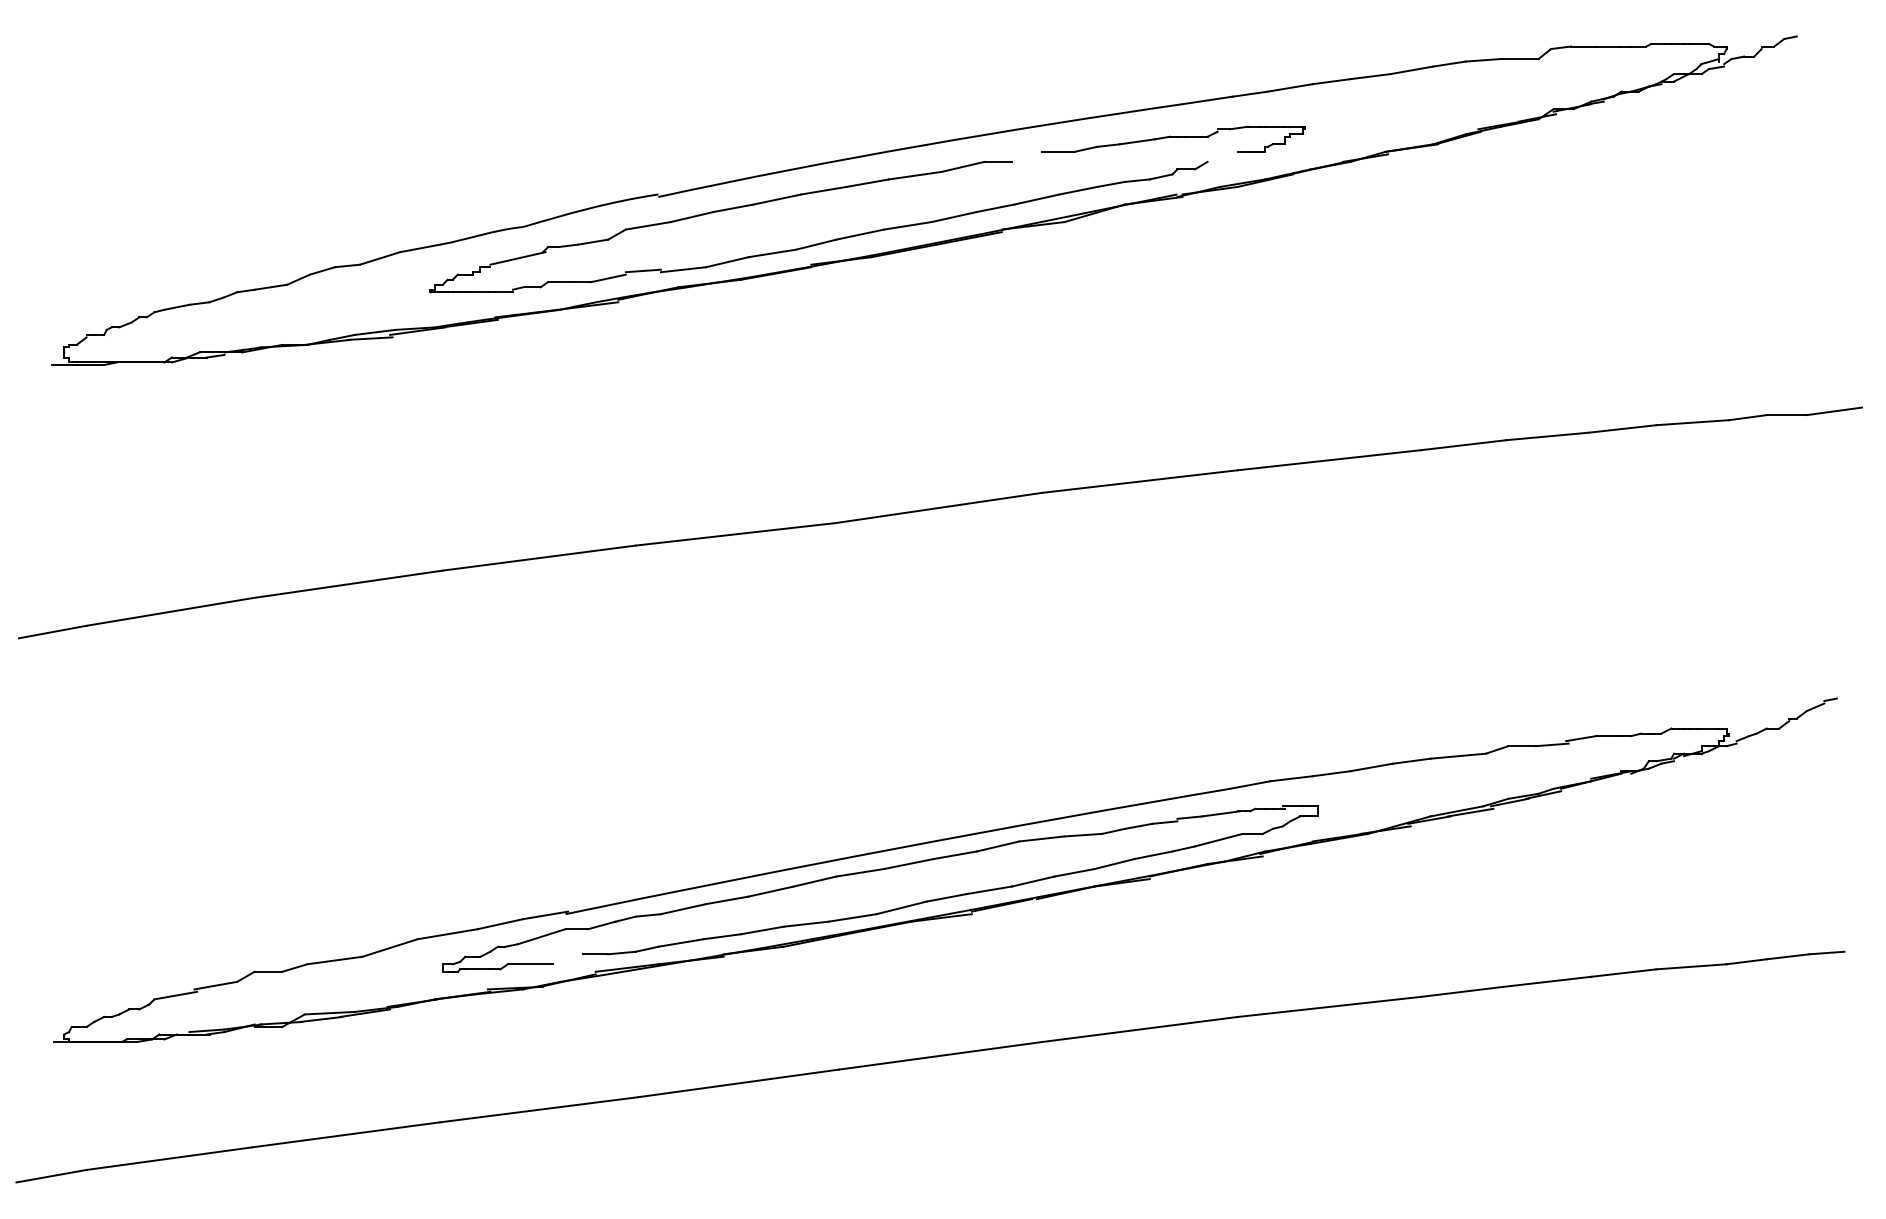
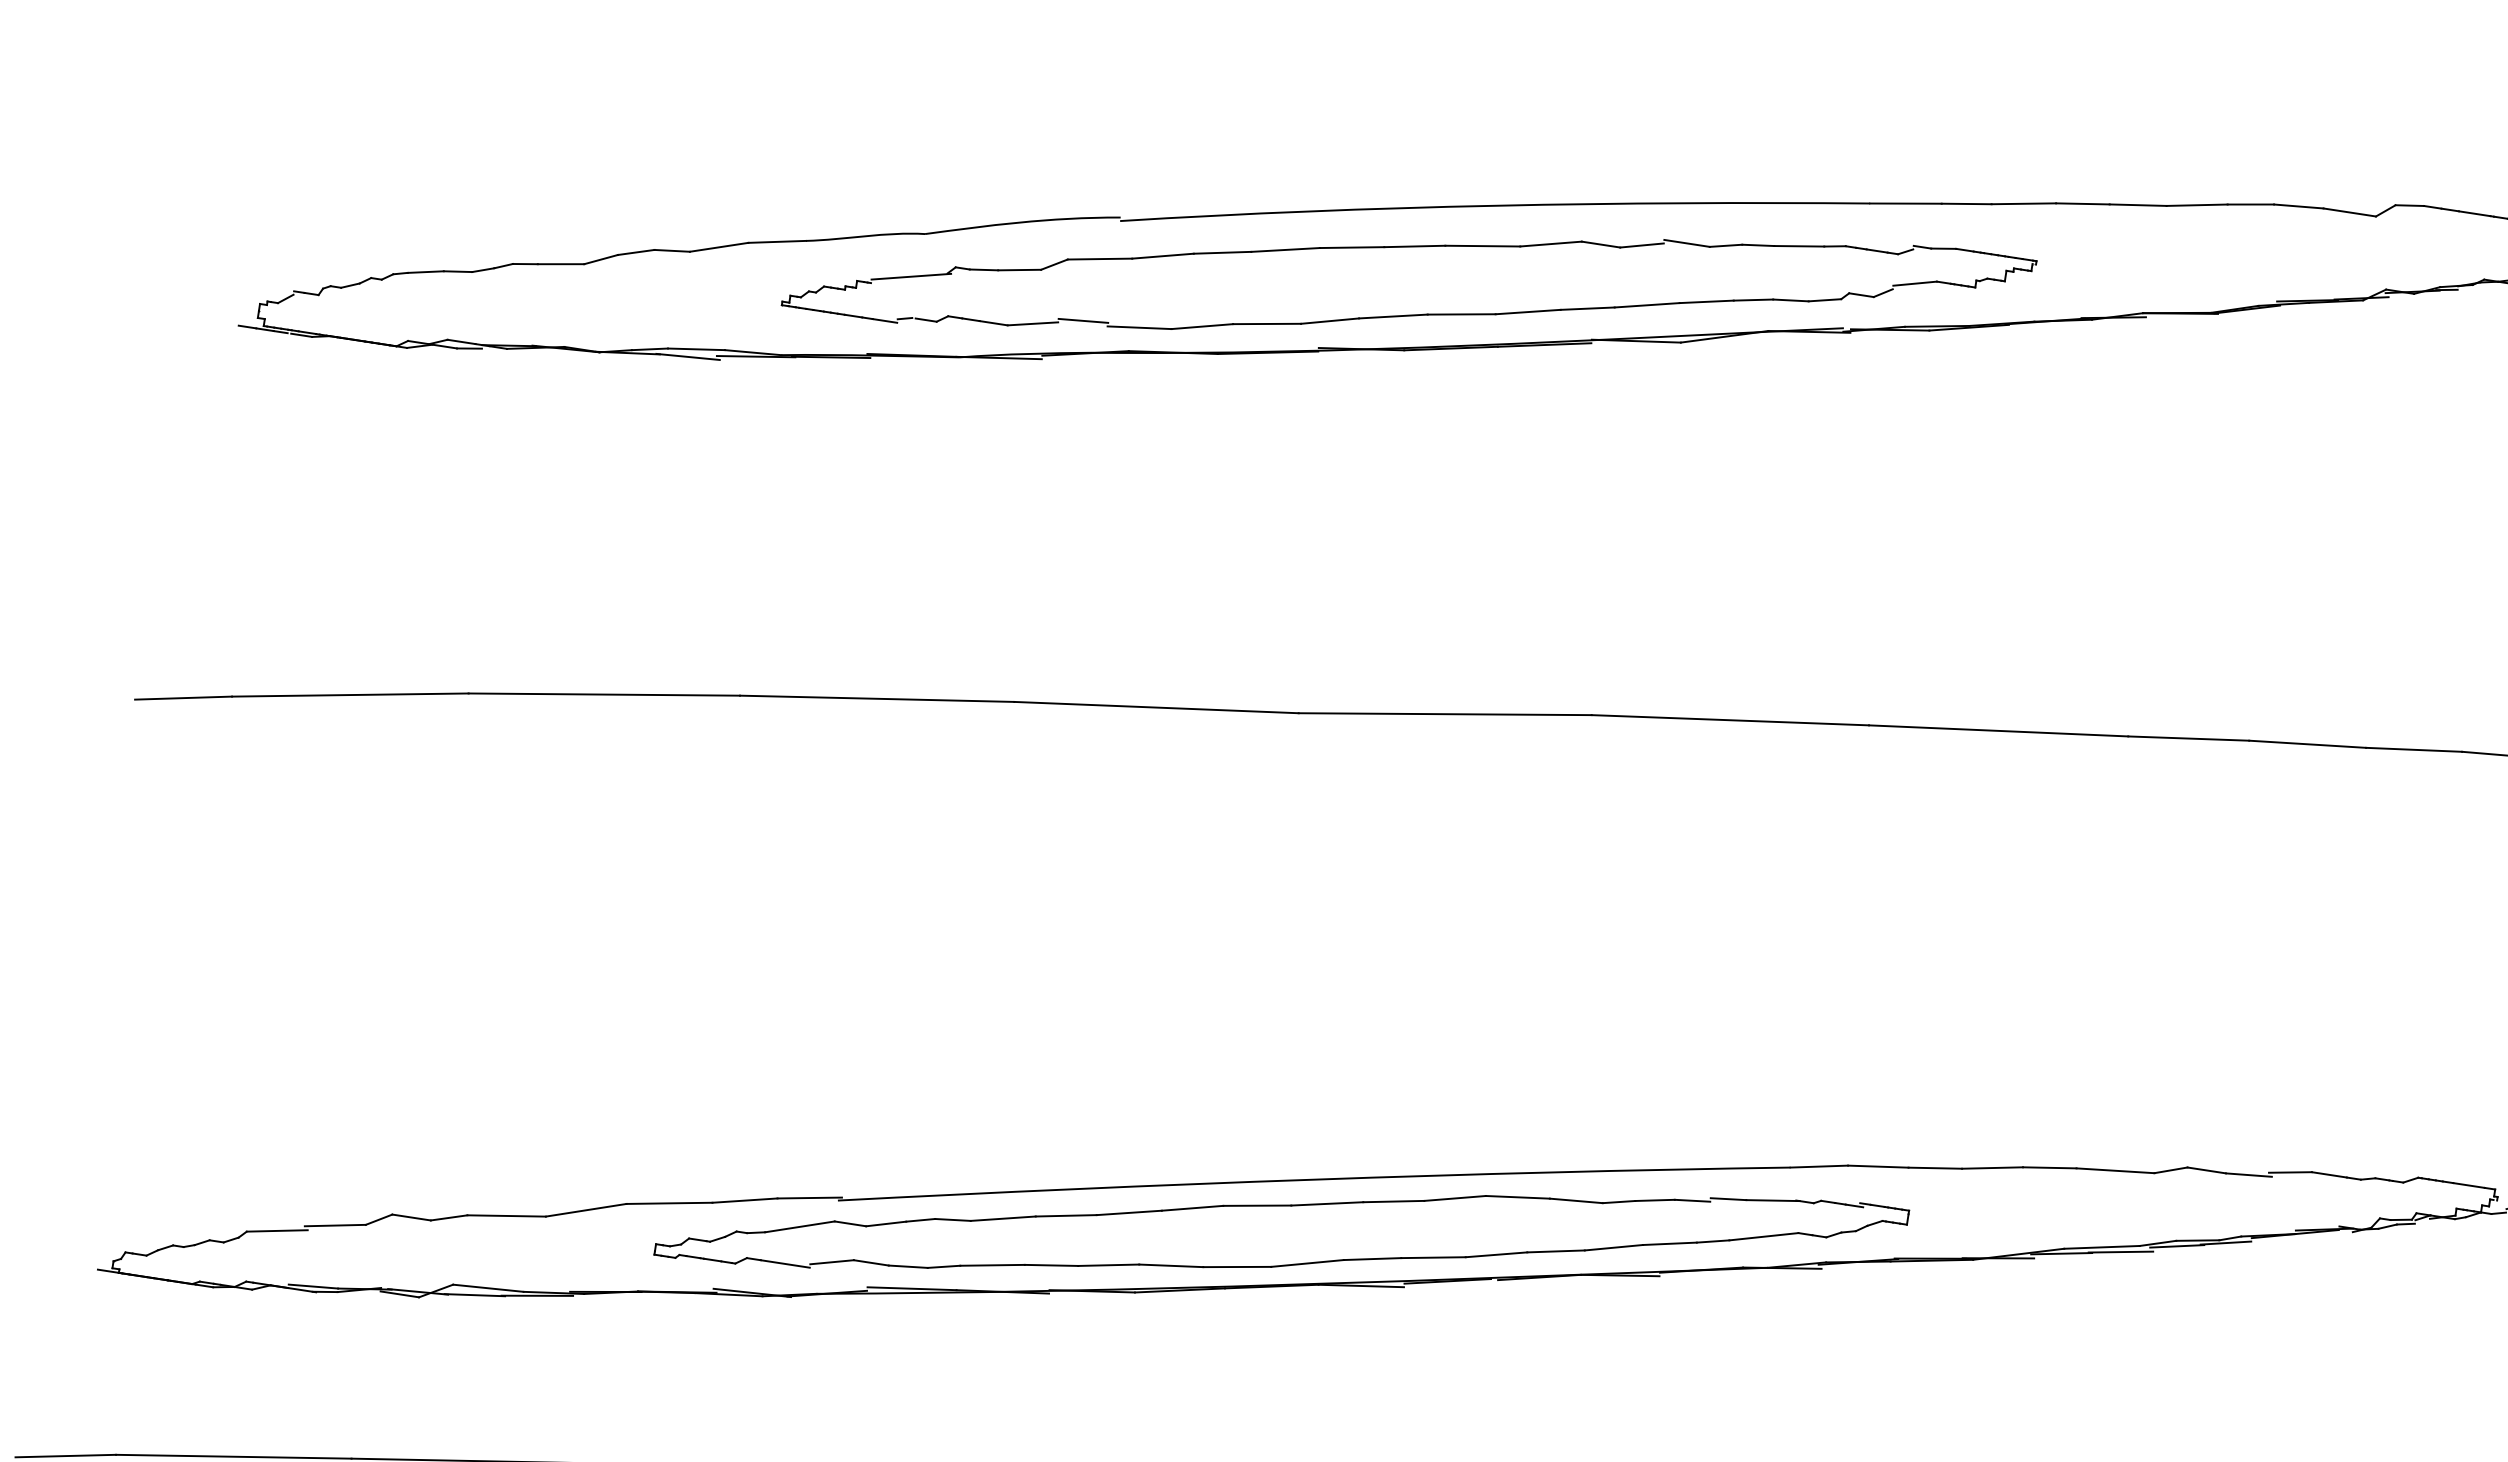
line: (1222, 155) -> (1915, 283), added
line: (1026, 157) -> (1641, 244), added
line: (568, 957) -> (832, 1261), added

